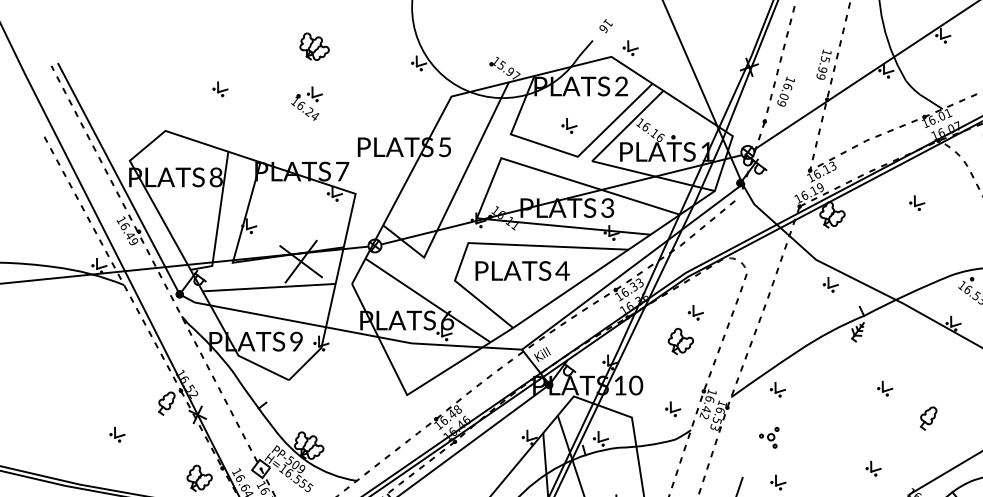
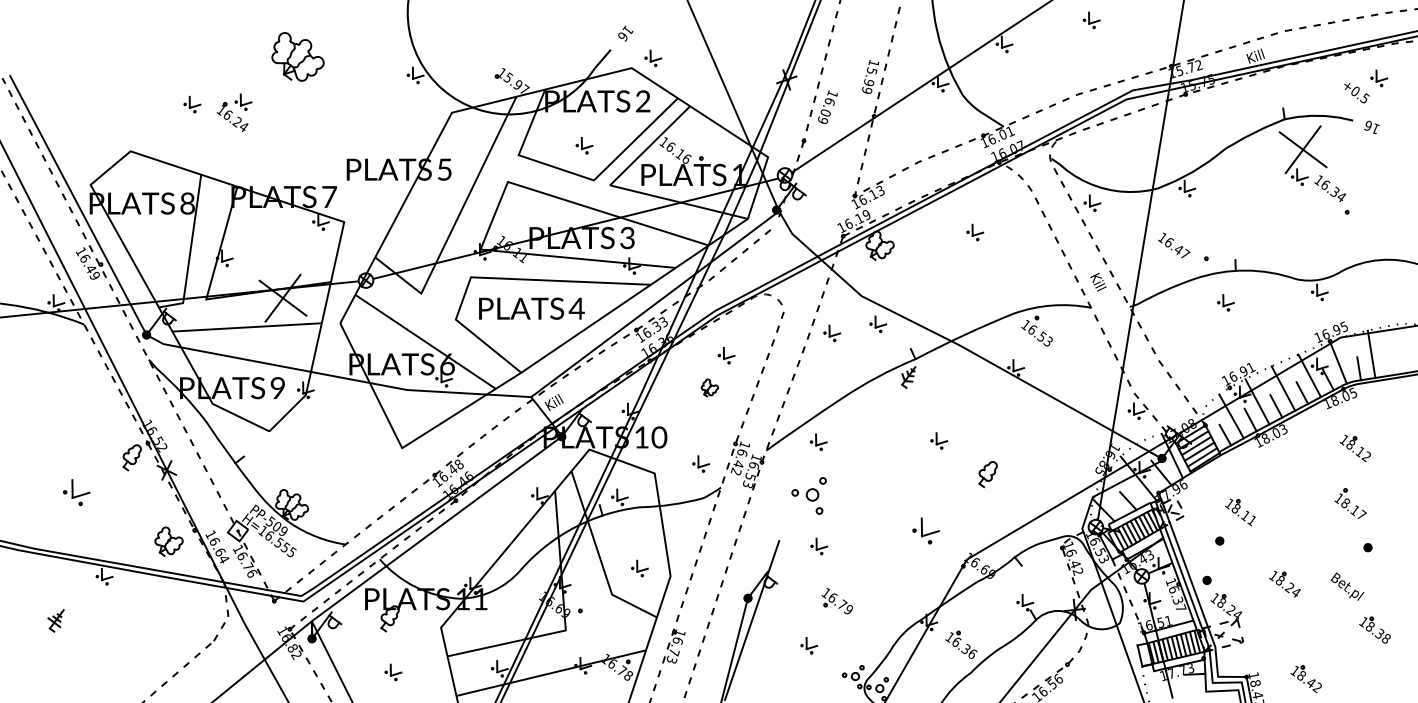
part: (314, 46) -> (298, 56), size x1.6
part: (306, 103) -> (234, 112), moved
part: (790, 293) -> (832, 333), added
part: (680, 341) -> (709, 387), size x0.6
part: (117, 434) -> (76, 492), size x1.6
part: (768, 438) -> (808, 496), size x1.6
part: (873, 468) -> (926, 530), size x1.6

